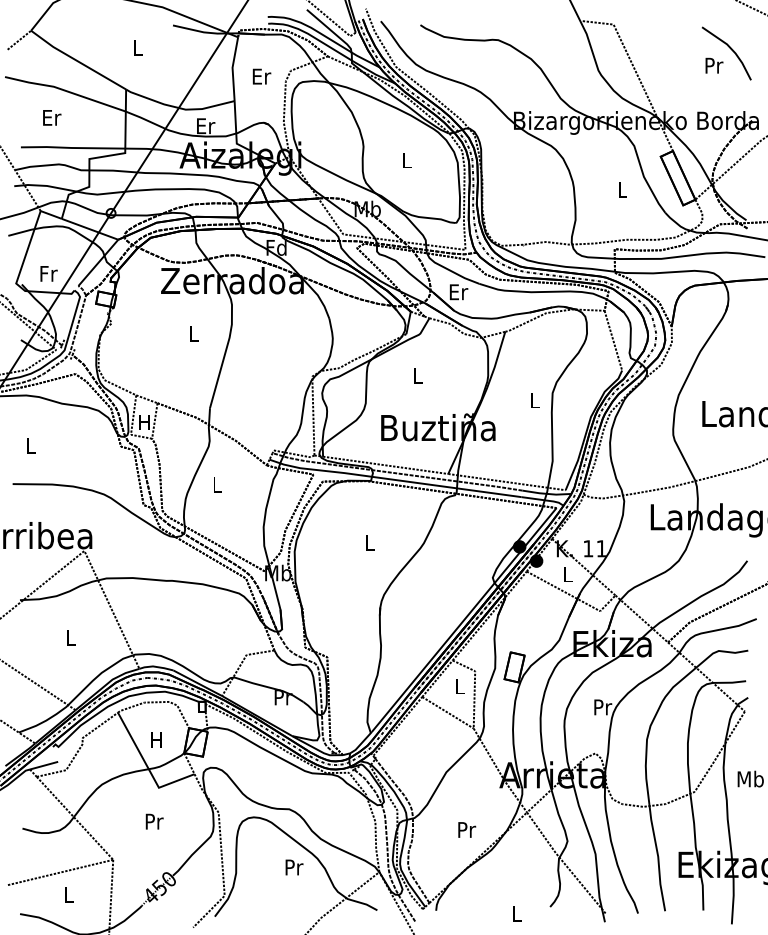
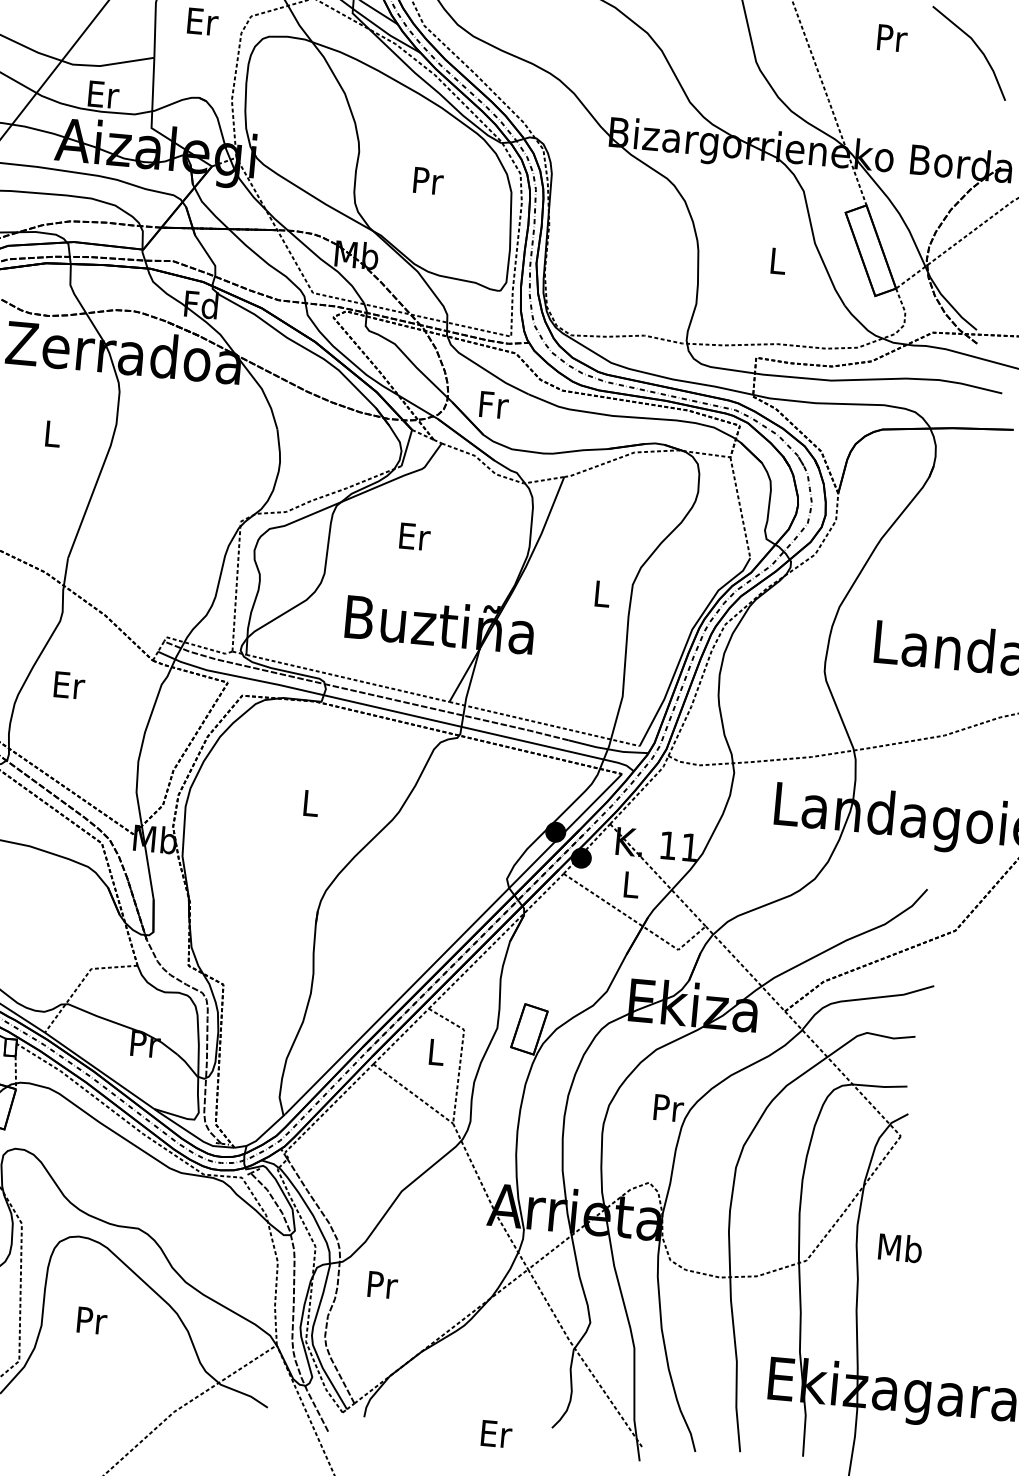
text: (714, 65) -> (892, 37), moved
text: (406, 160) -> (427, 181), L -> Pr
text: (458, 292) -> (493, 405), Er -> Fr
text: (418, 375) -> (415, 535), L -> Er
text: (217, 484) -> (68, 684), L -> Er
text: (467, 829) -> (383, 1284), moved
text: (294, 867) -> (92, 1320), moved
text: (517, 913) -> (497, 1433), L -> Er

